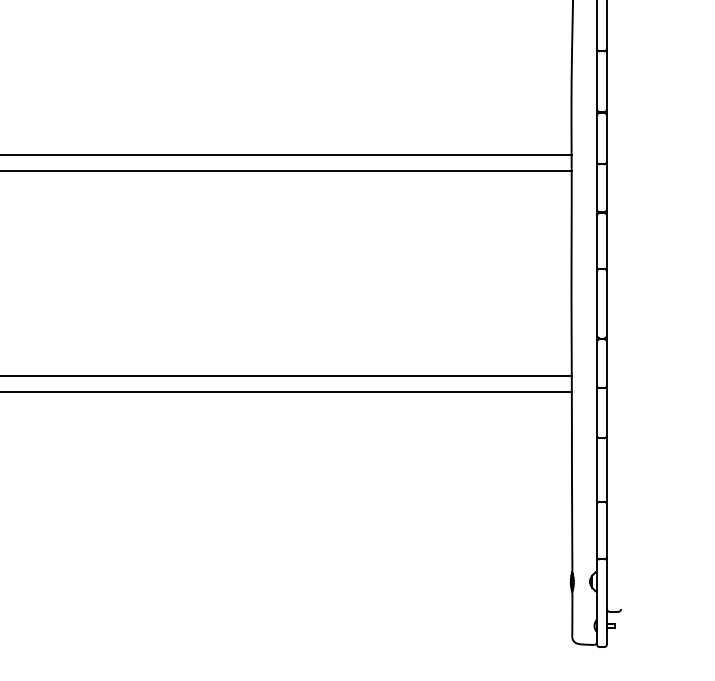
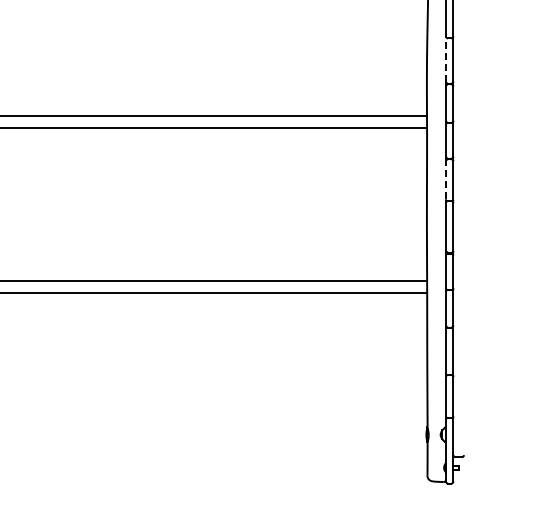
line: (596, 78) -> (445, 58), solid -> dashed
line: (596, 241) -> (445, 180), solid -> dashed

